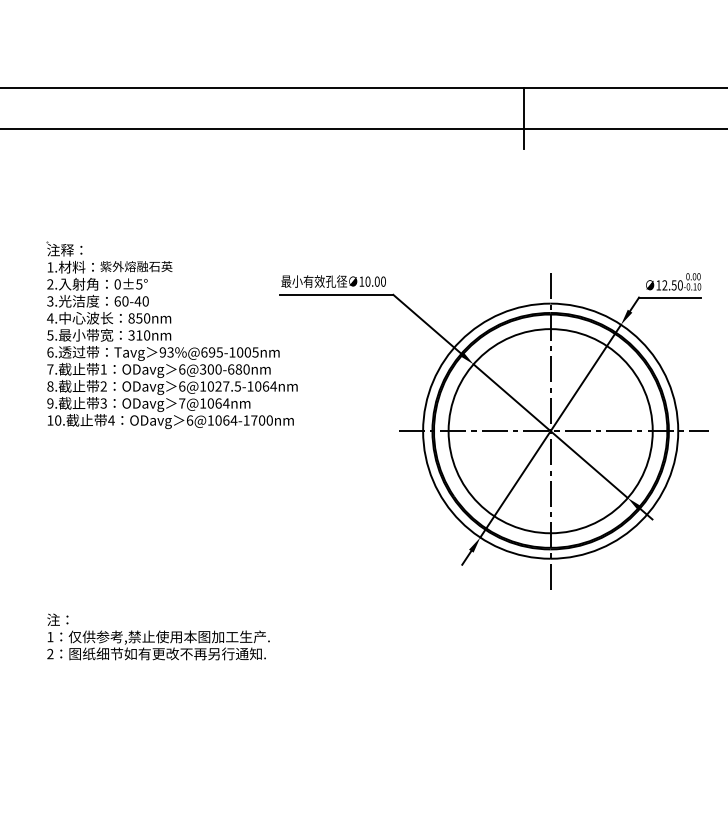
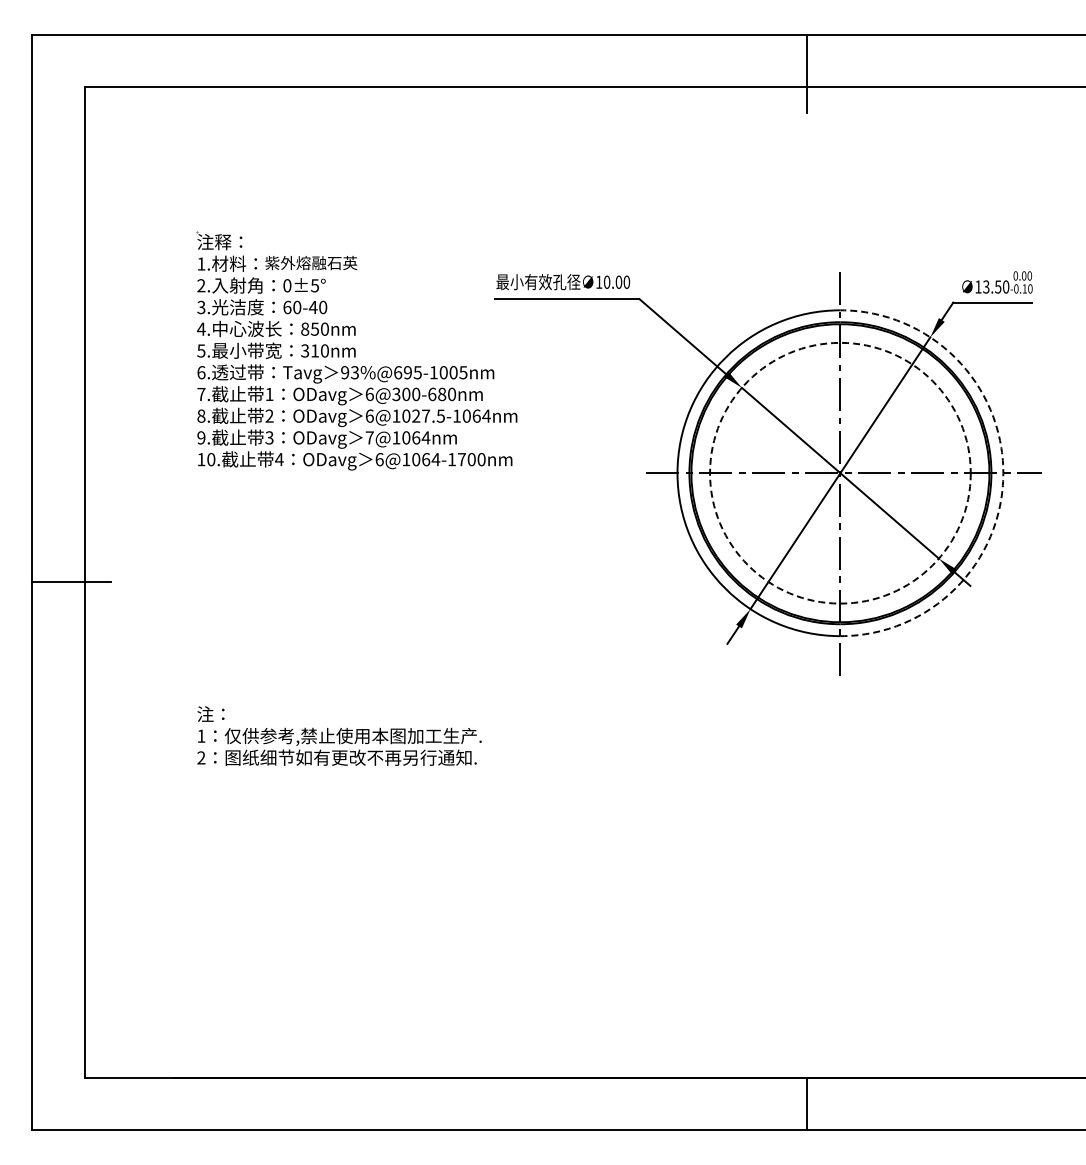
text: (665, 285) -> (986, 287), 12.50 -> 13.50
circle: (550, 430) -> (840, 472), solid -> dashed
arc: (678, 431) -> (1003, 473), solid -> dashed

